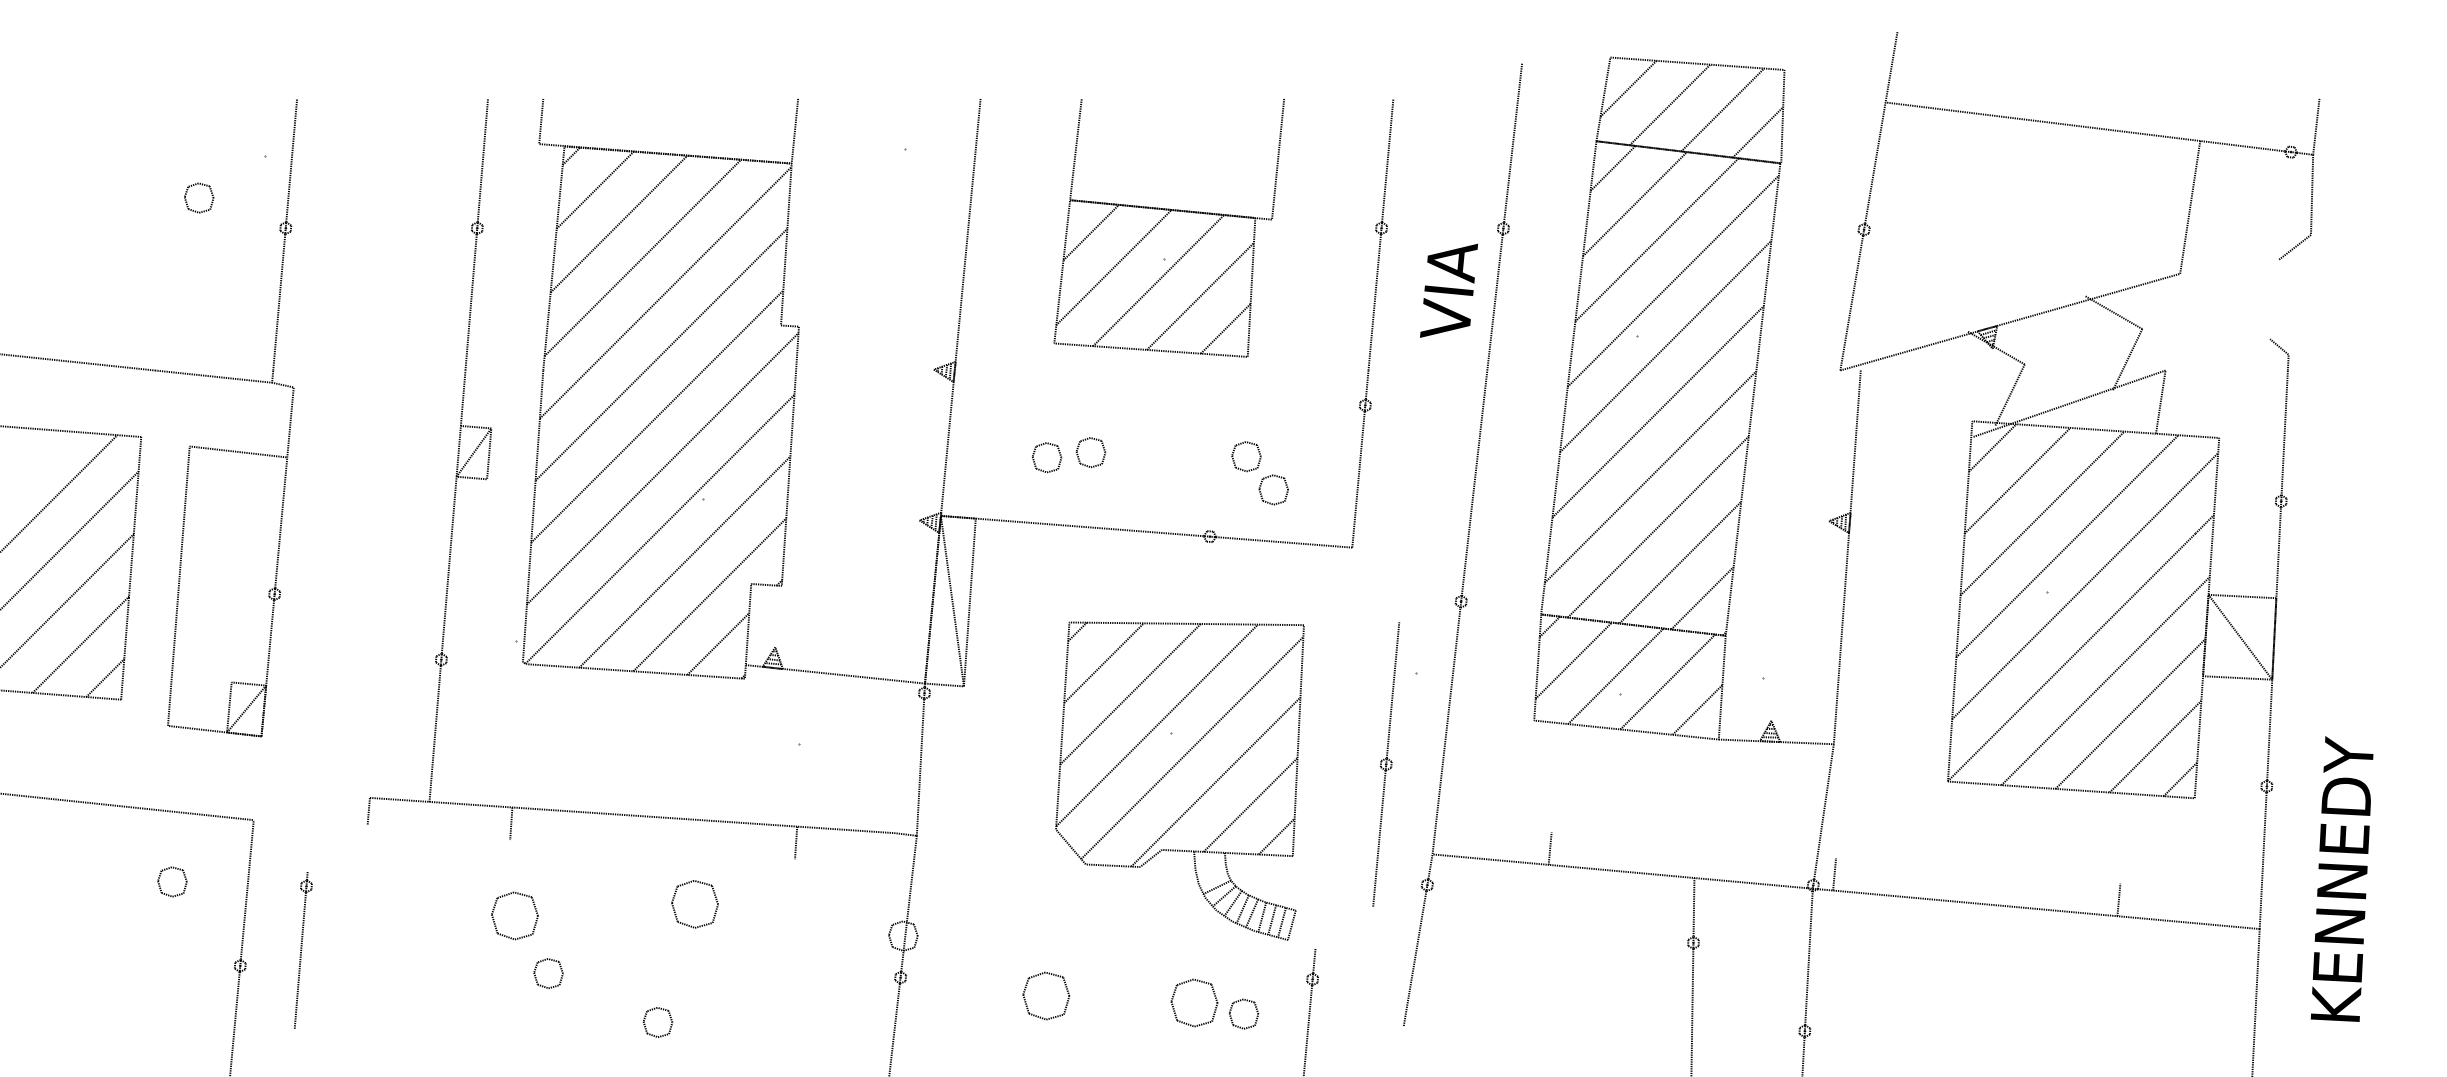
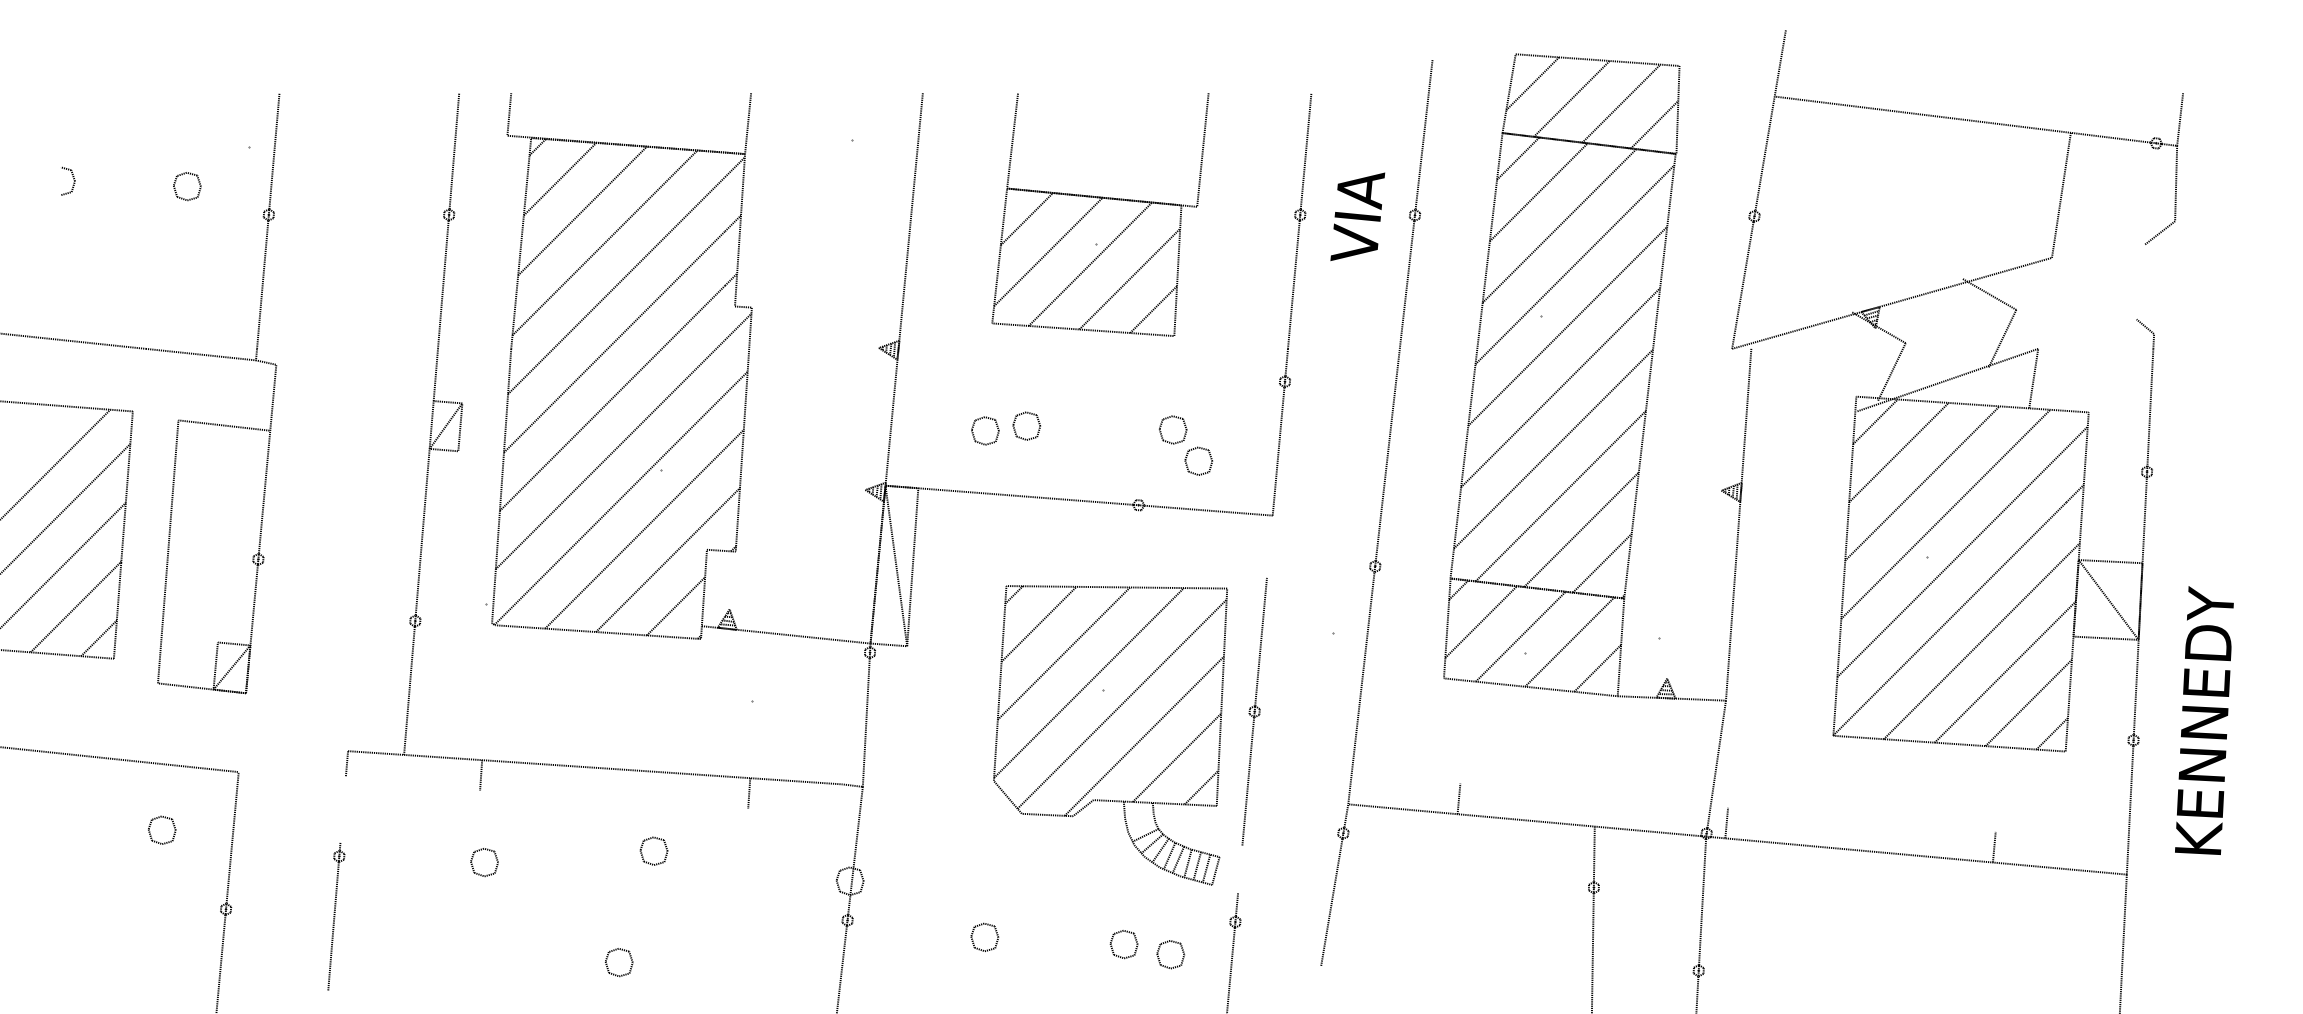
part: (72, 191) -> (68, 180), added
text: (1448, 290) -> (1357, 216), moved
part: (1386, 764) -> (1254, 711), moved
text: (2342, 878) -> (2204, 720), moved
part: (694, 903) -> (653, 850), size x0.62
part: (514, 916) -> (484, 862), size x0.62
part: (303, 950) -> (336, 916), moved
part: (547, 973) -> (515, 916), removed
part: (1046, 994) -> (984, 936), size x0.62
part: (1193, 1003) -> (1123, 944), size x0.62

